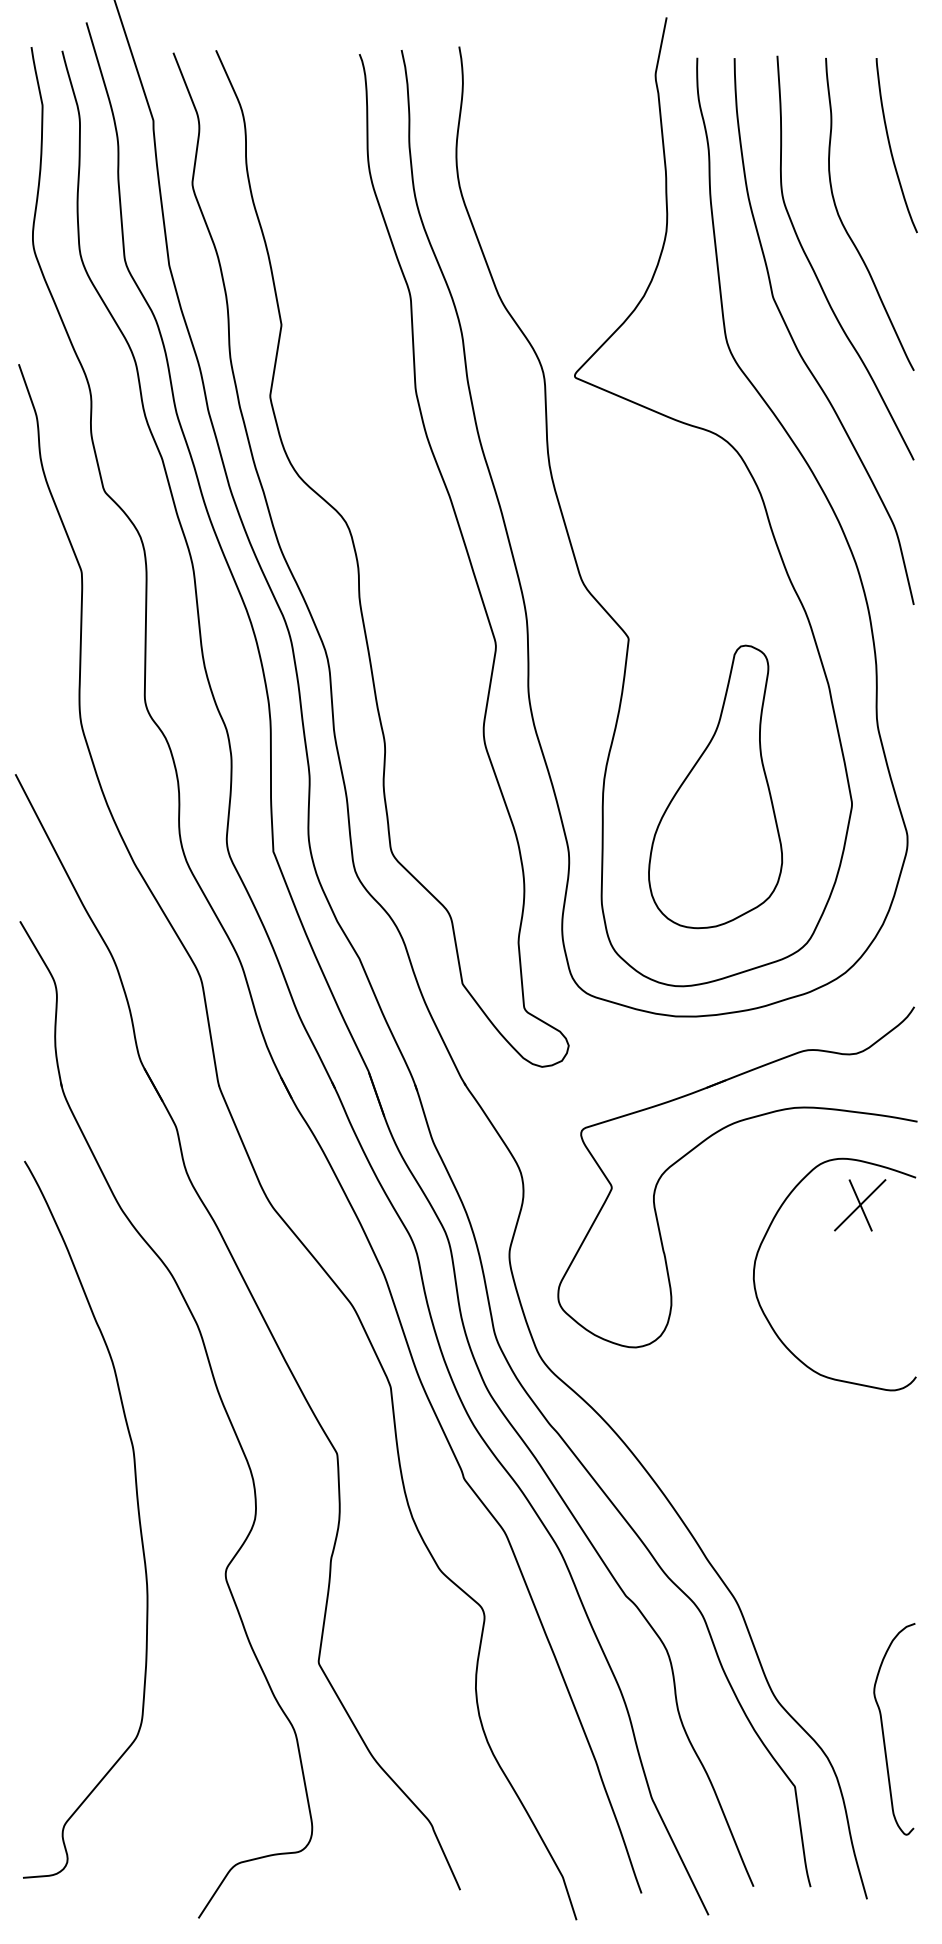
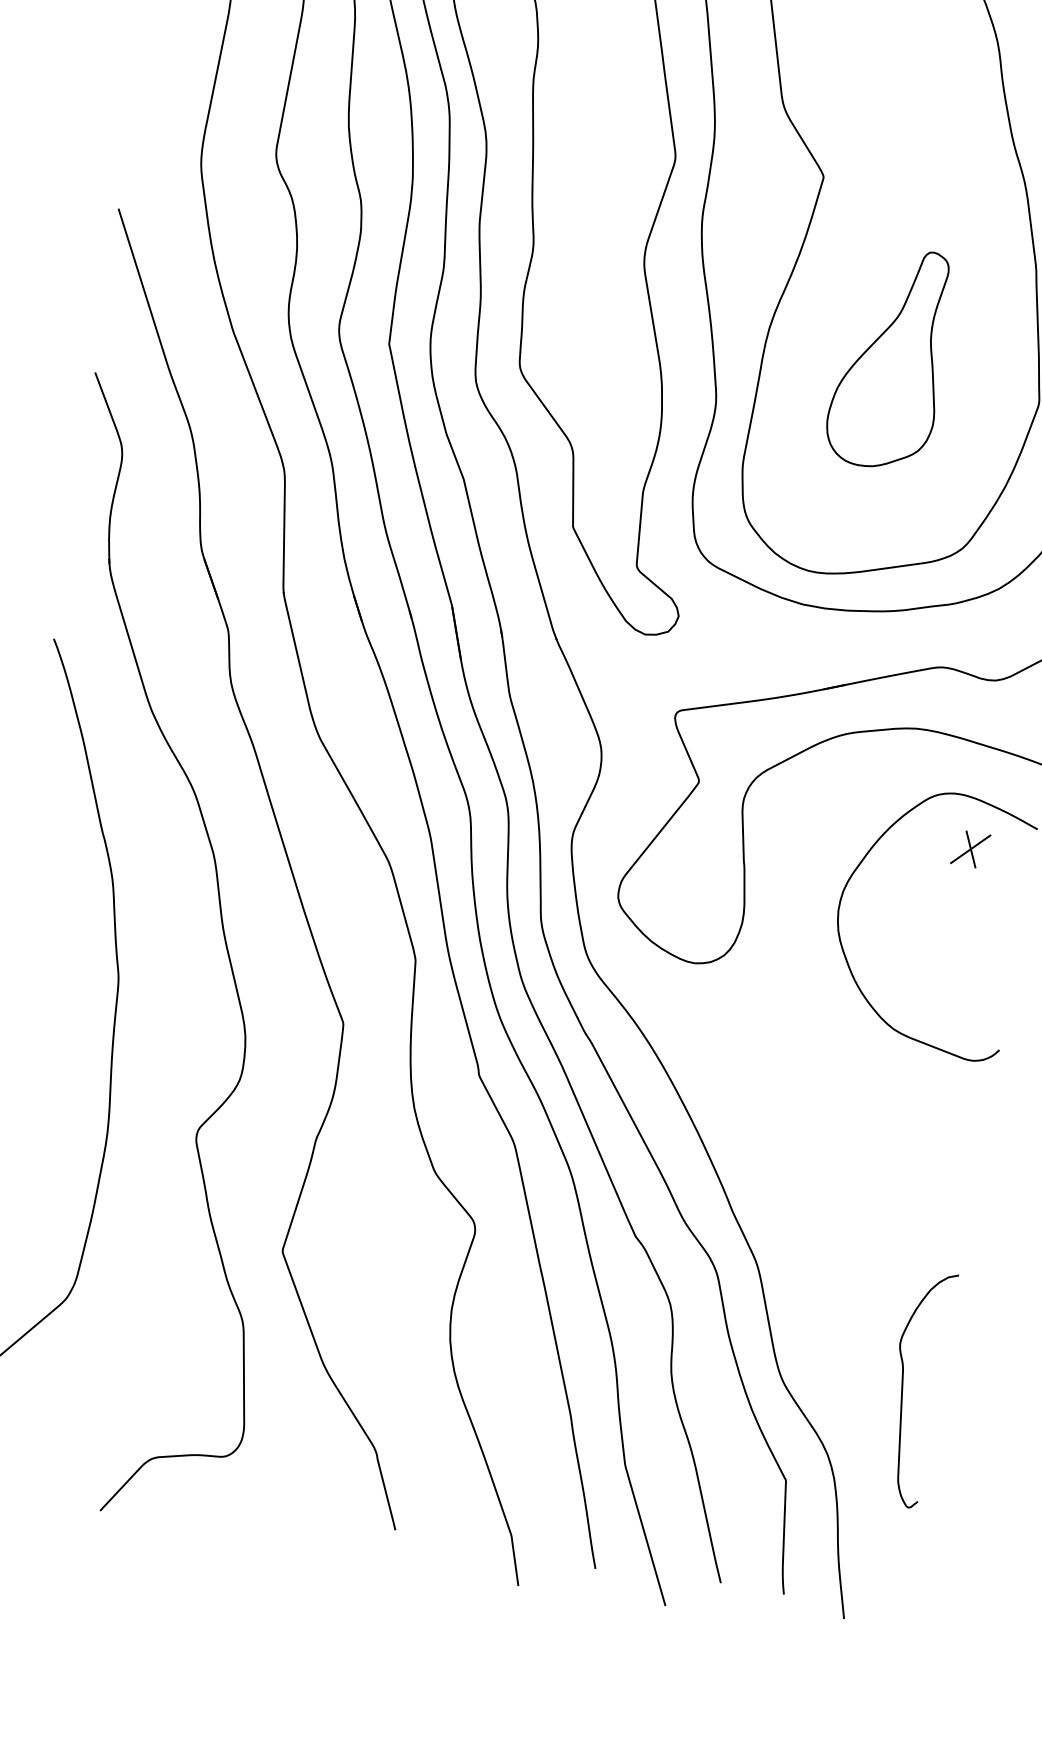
part: (715, 786) -> (891, 357), size x0.7
part: (860, 1205) -> (970, 849), size x0.6
curve: (883, 1729) -> (903, 1386), moved

